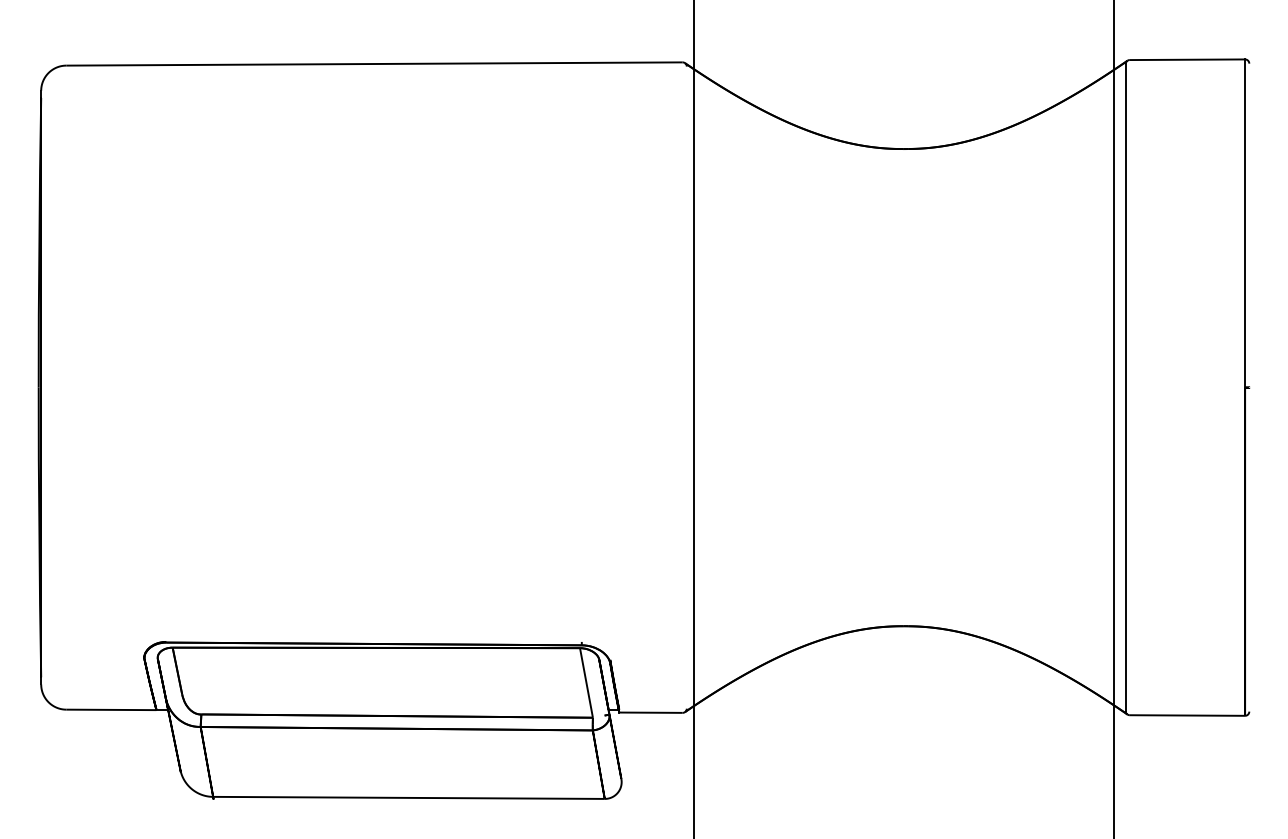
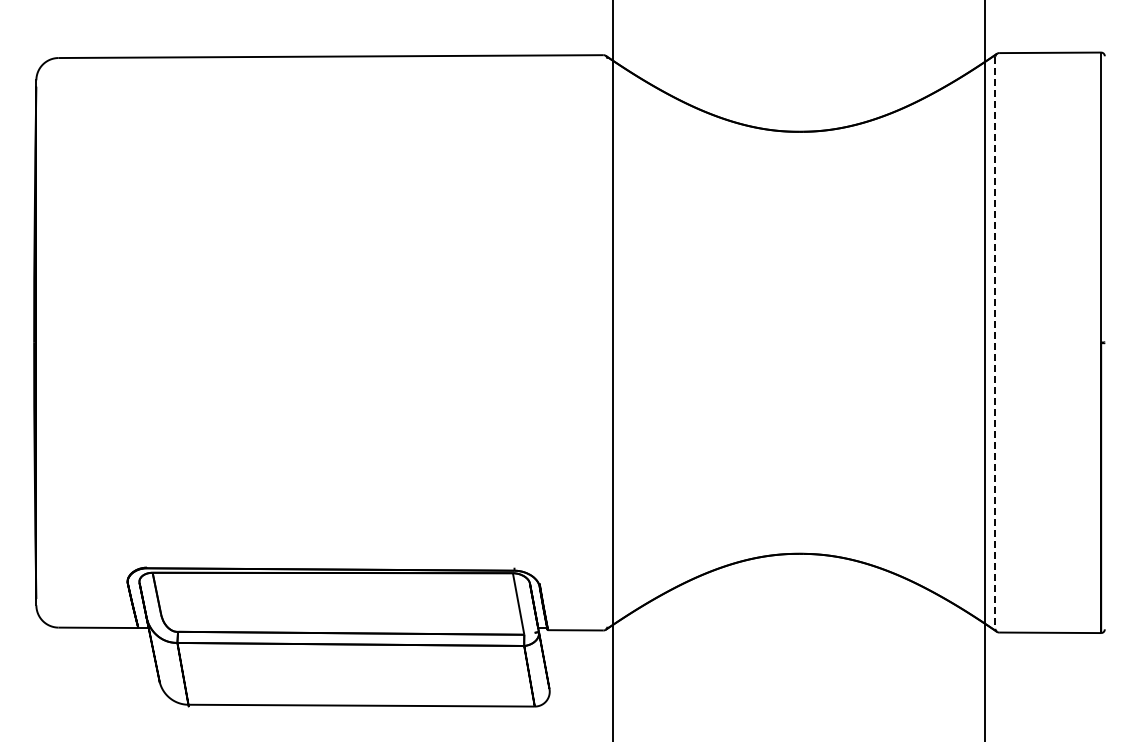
line: (1125, 387) -> (995, 342), solid -> dashed

